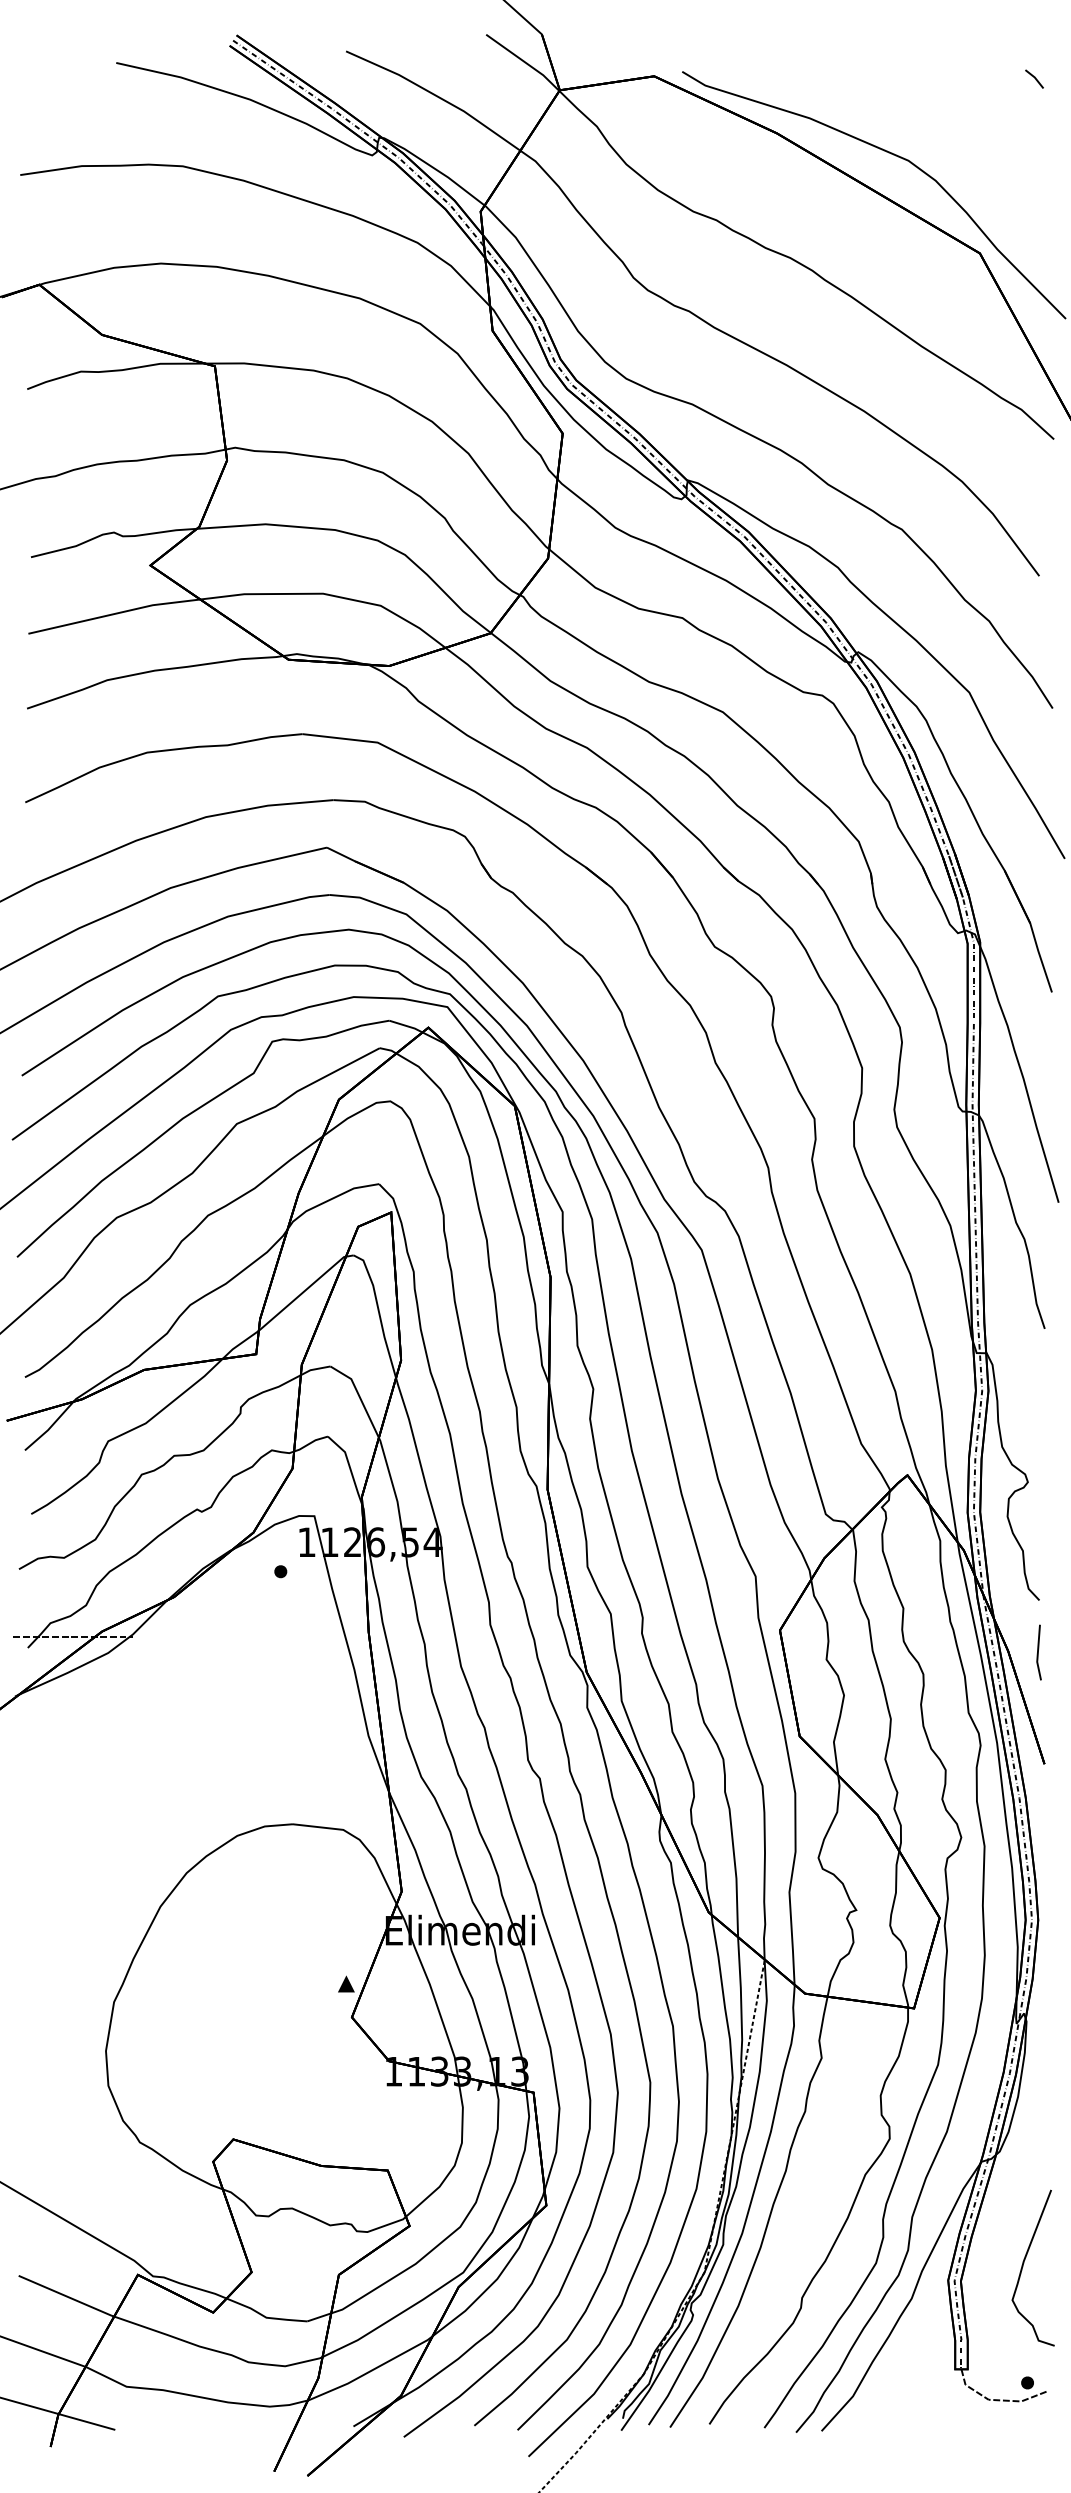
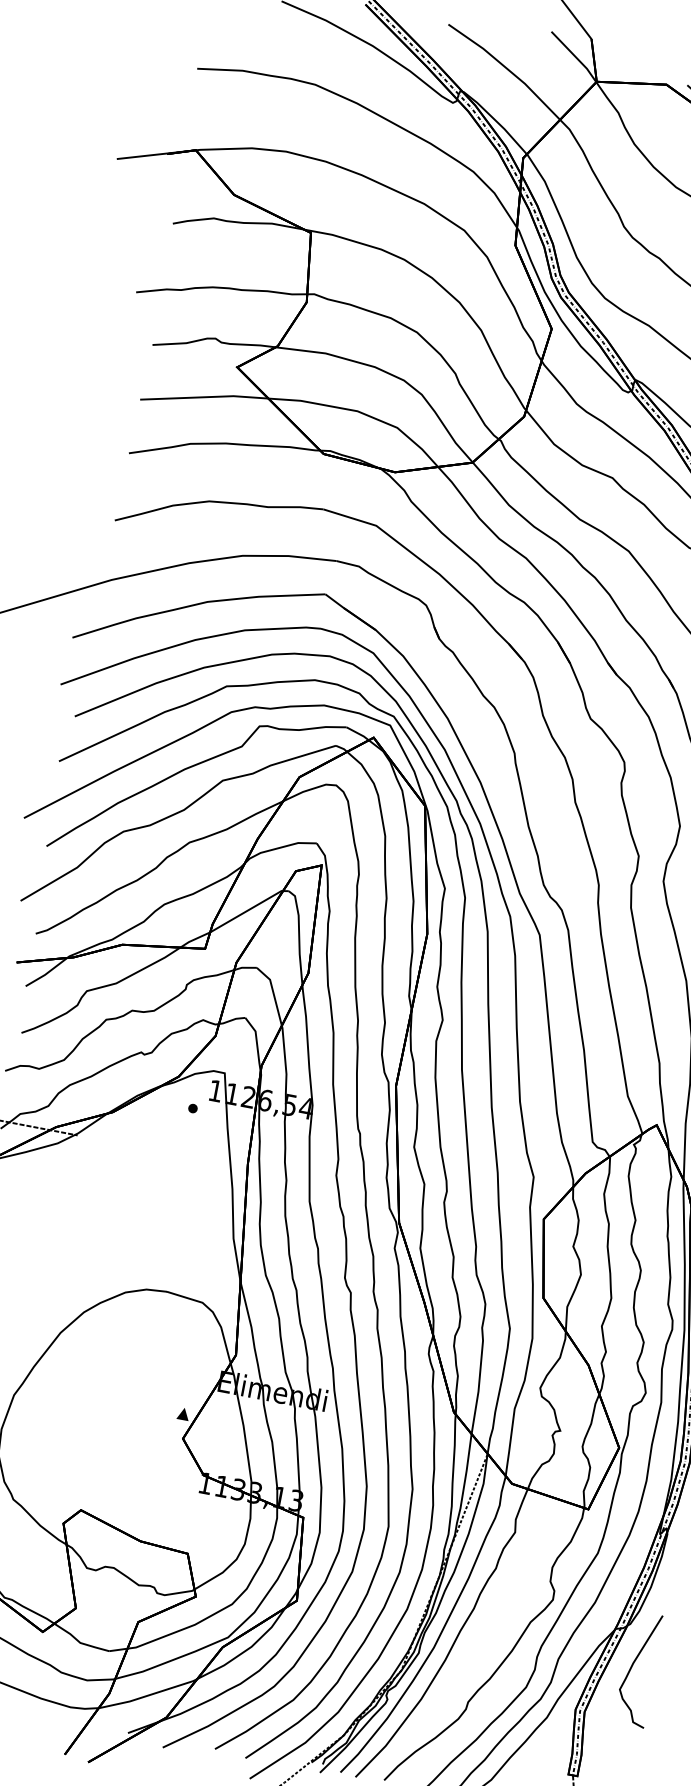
curve: (1024, 2263) -> (633, 1664), moved

